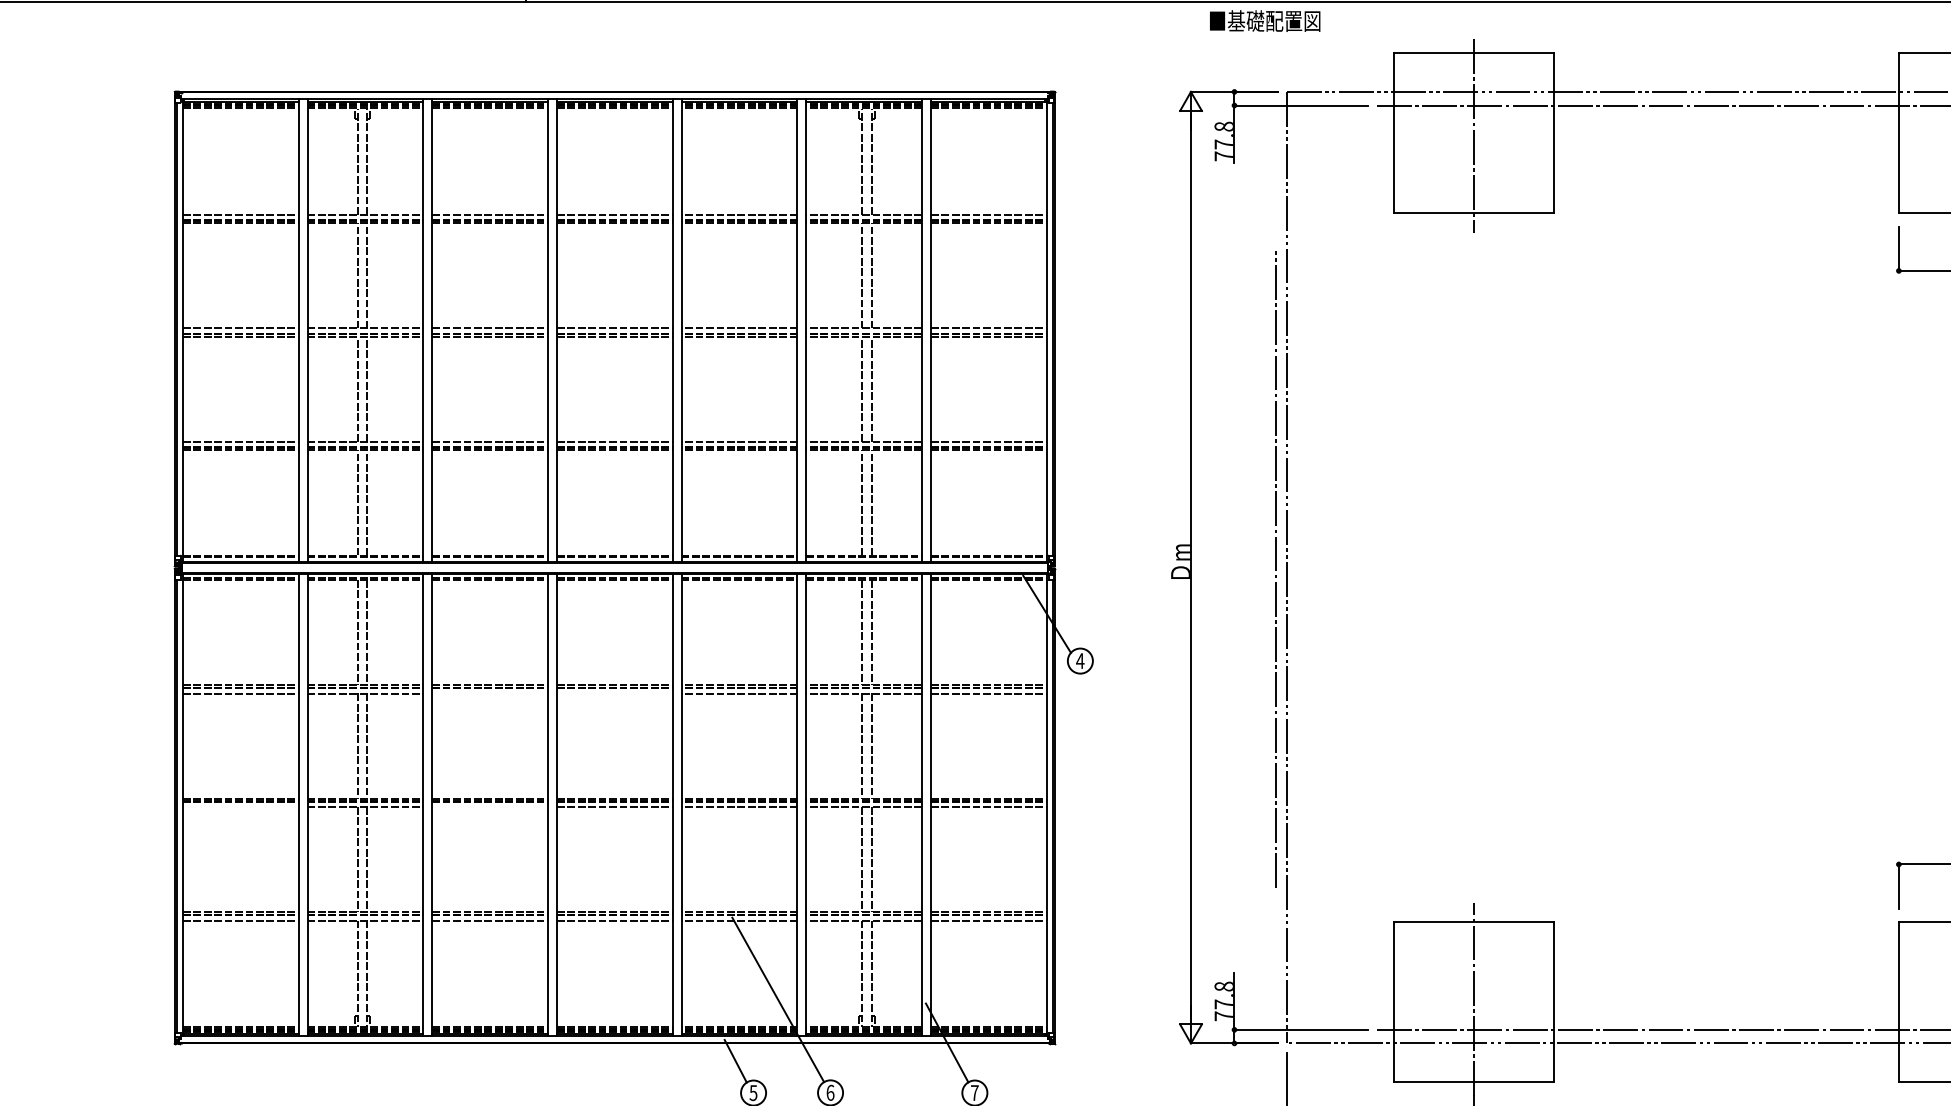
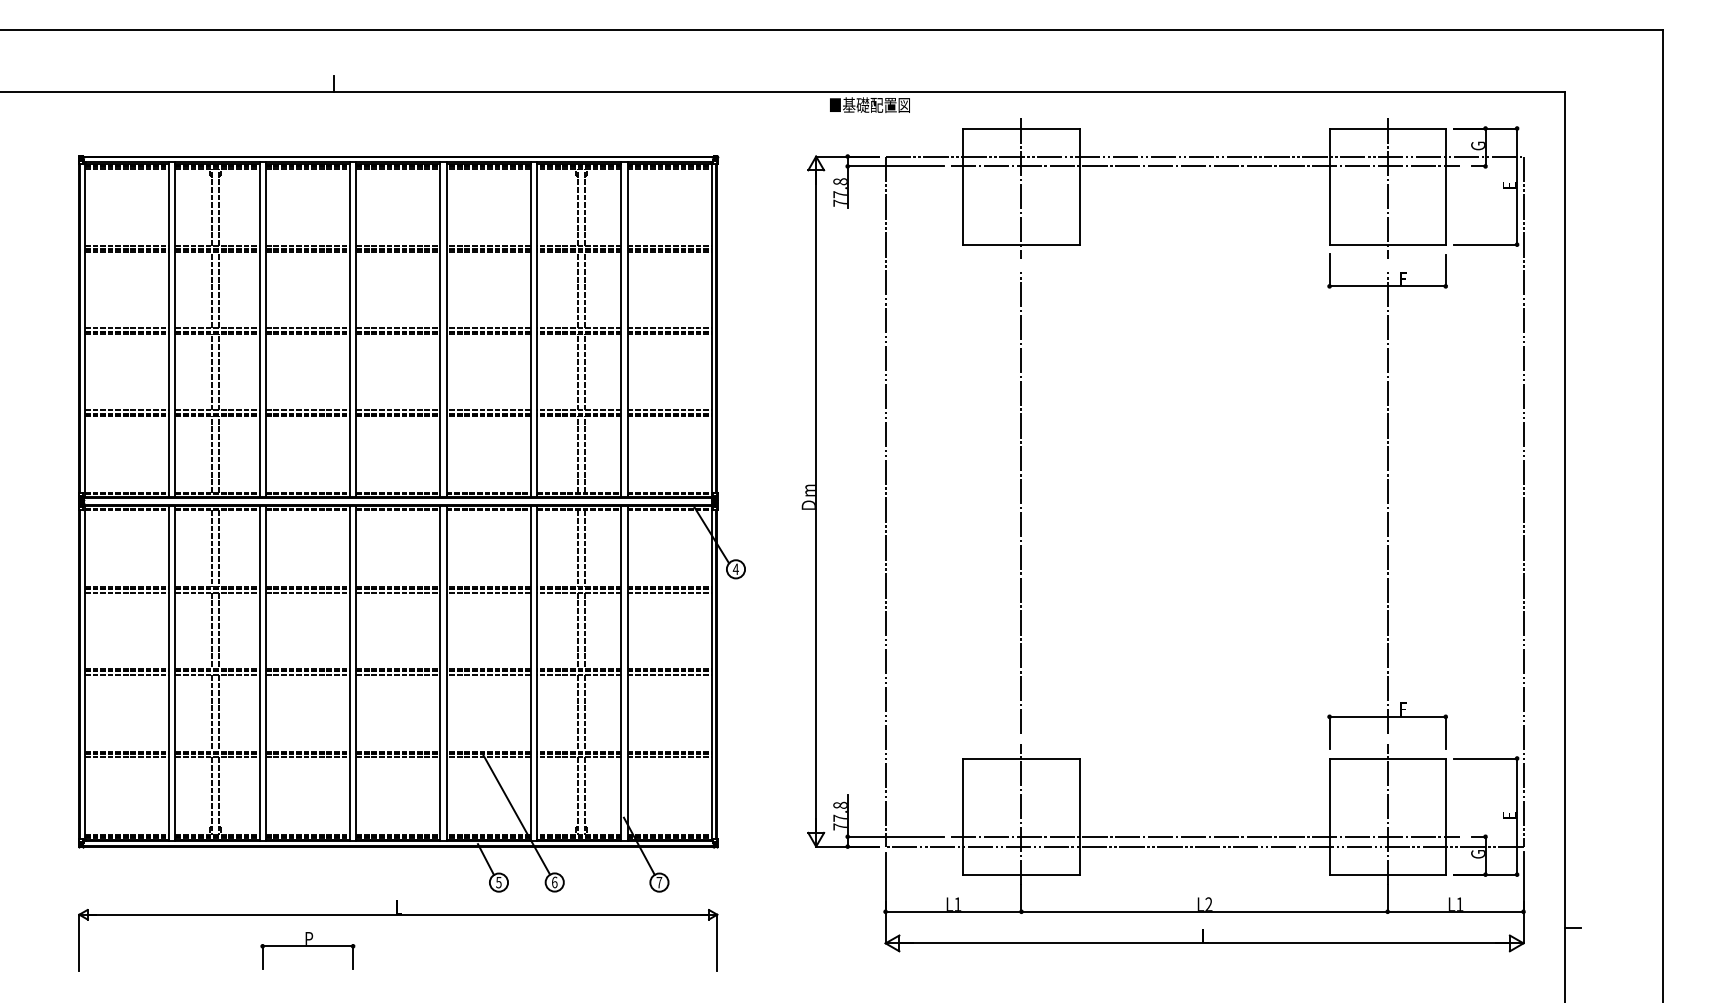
line: (1274, 568) -> (1020, 502), moved
line: (489, 693) -> (307, 592), added
line: (615, 693) -> (398, 592), added
line: (241, 807) -> (127, 675), added
line: (489, 807) -> (307, 675), added

